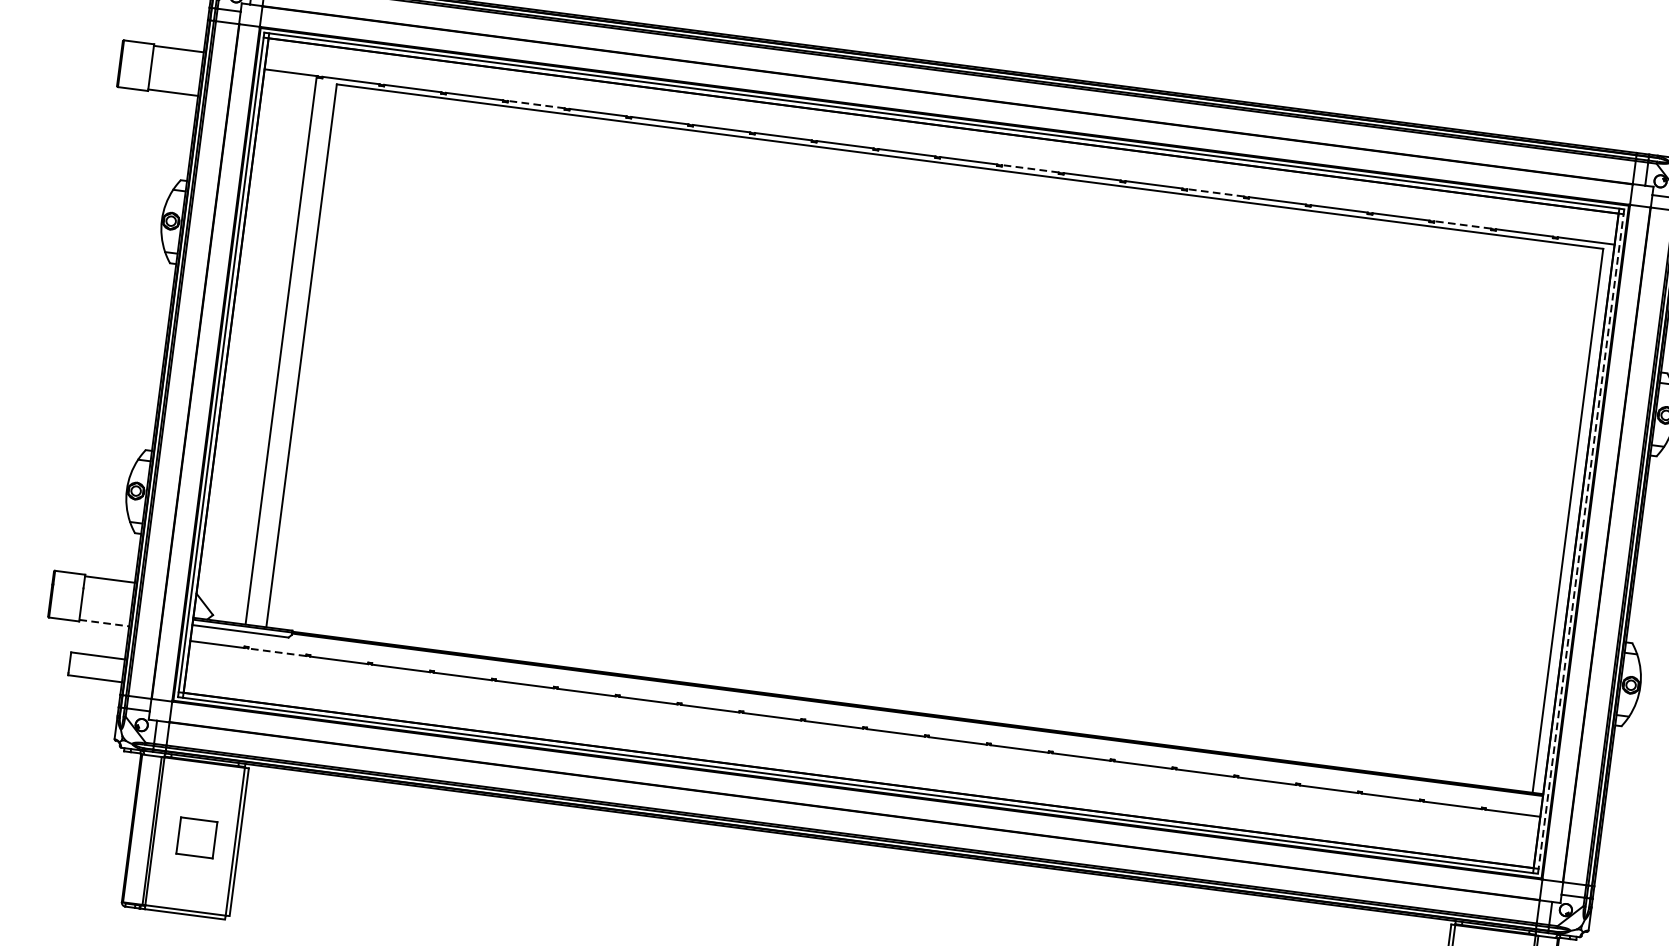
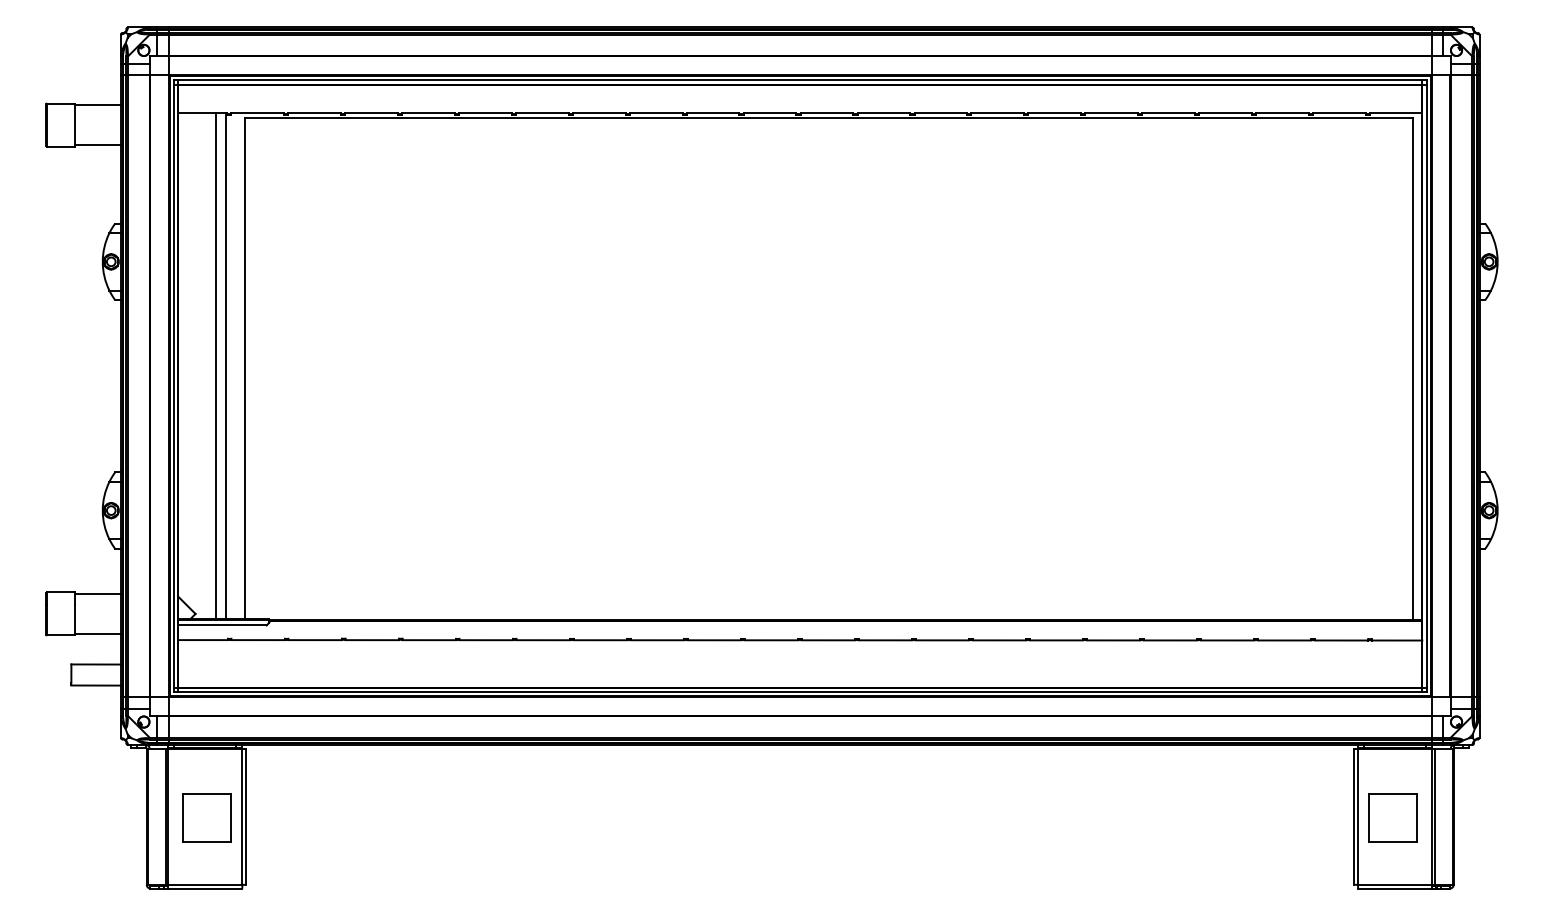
line: (536, 104) -> (428, 113), dashed -> solid
line: (1029, 169) -> (883, 113), dashed -> solid
line: (1215, 193) -> (1054, 113), dashed -> solid
line: (1461, 225) -> (1281, 113), dashed -> solid
line: (269, 348) -> (215, 365), added
line: (1580, 541) -> (1426, 386), dashed -> solid
line: (103, 623) -> (97, 634), dashed -> solid
line: (277, 652) -> (258, 640), dashed -> solid
part: (196, 837) -> (206, 817), size x1.43

